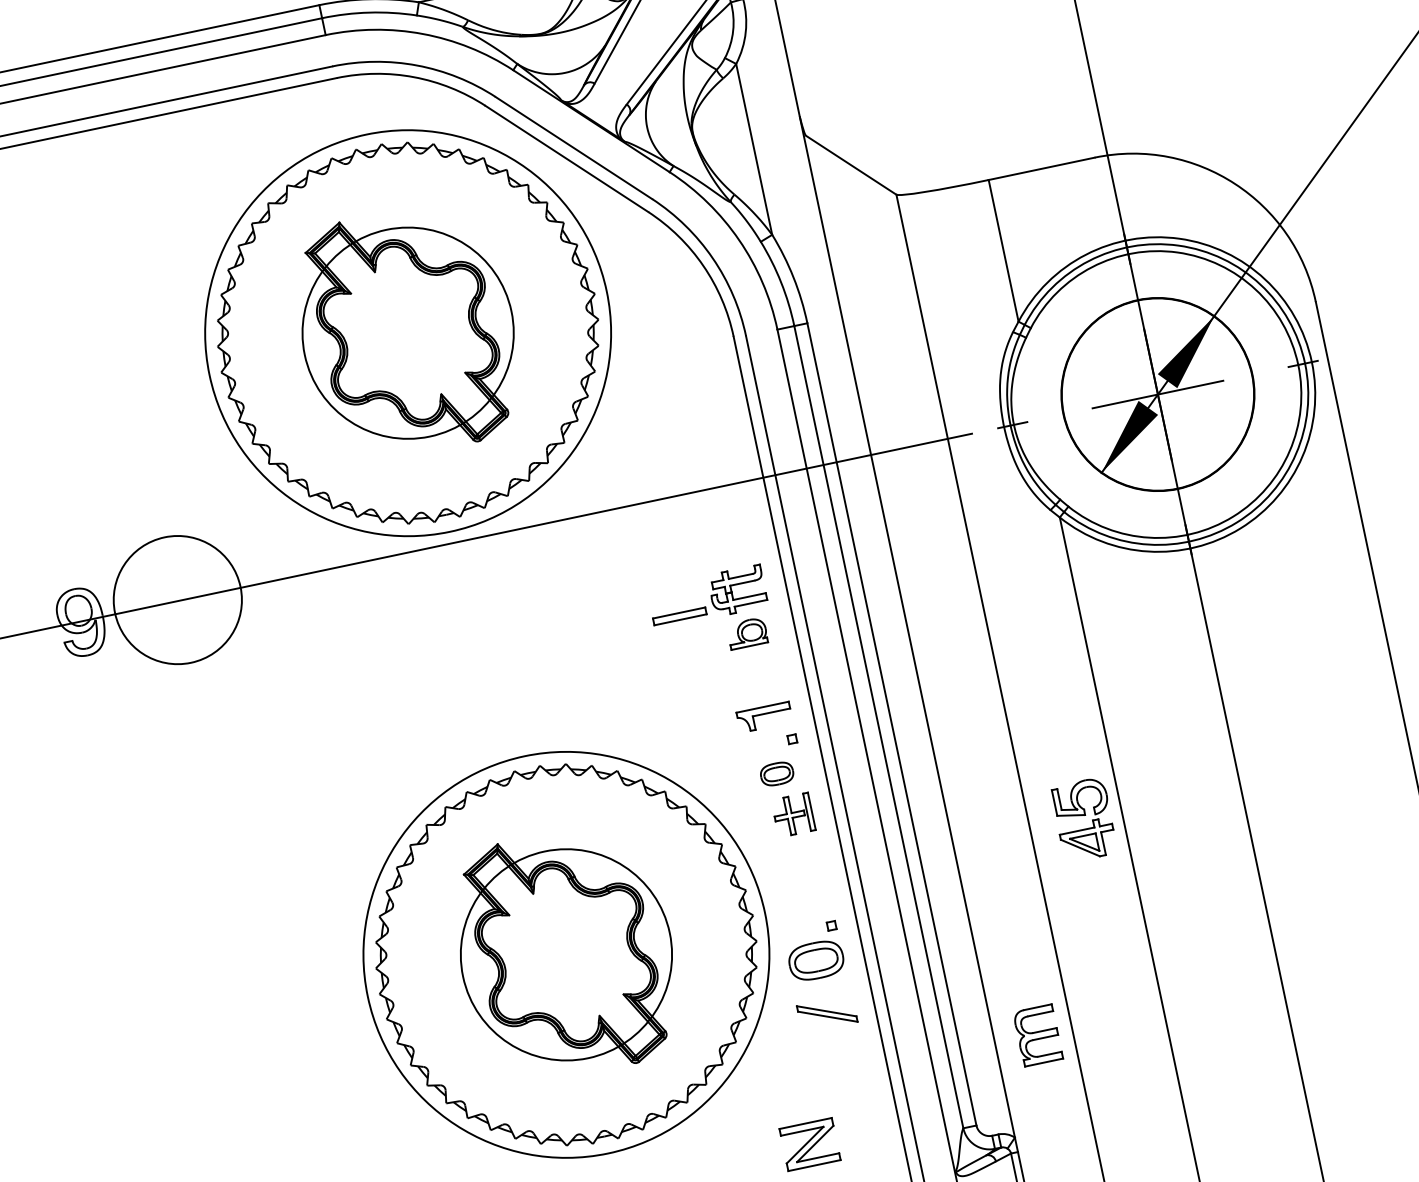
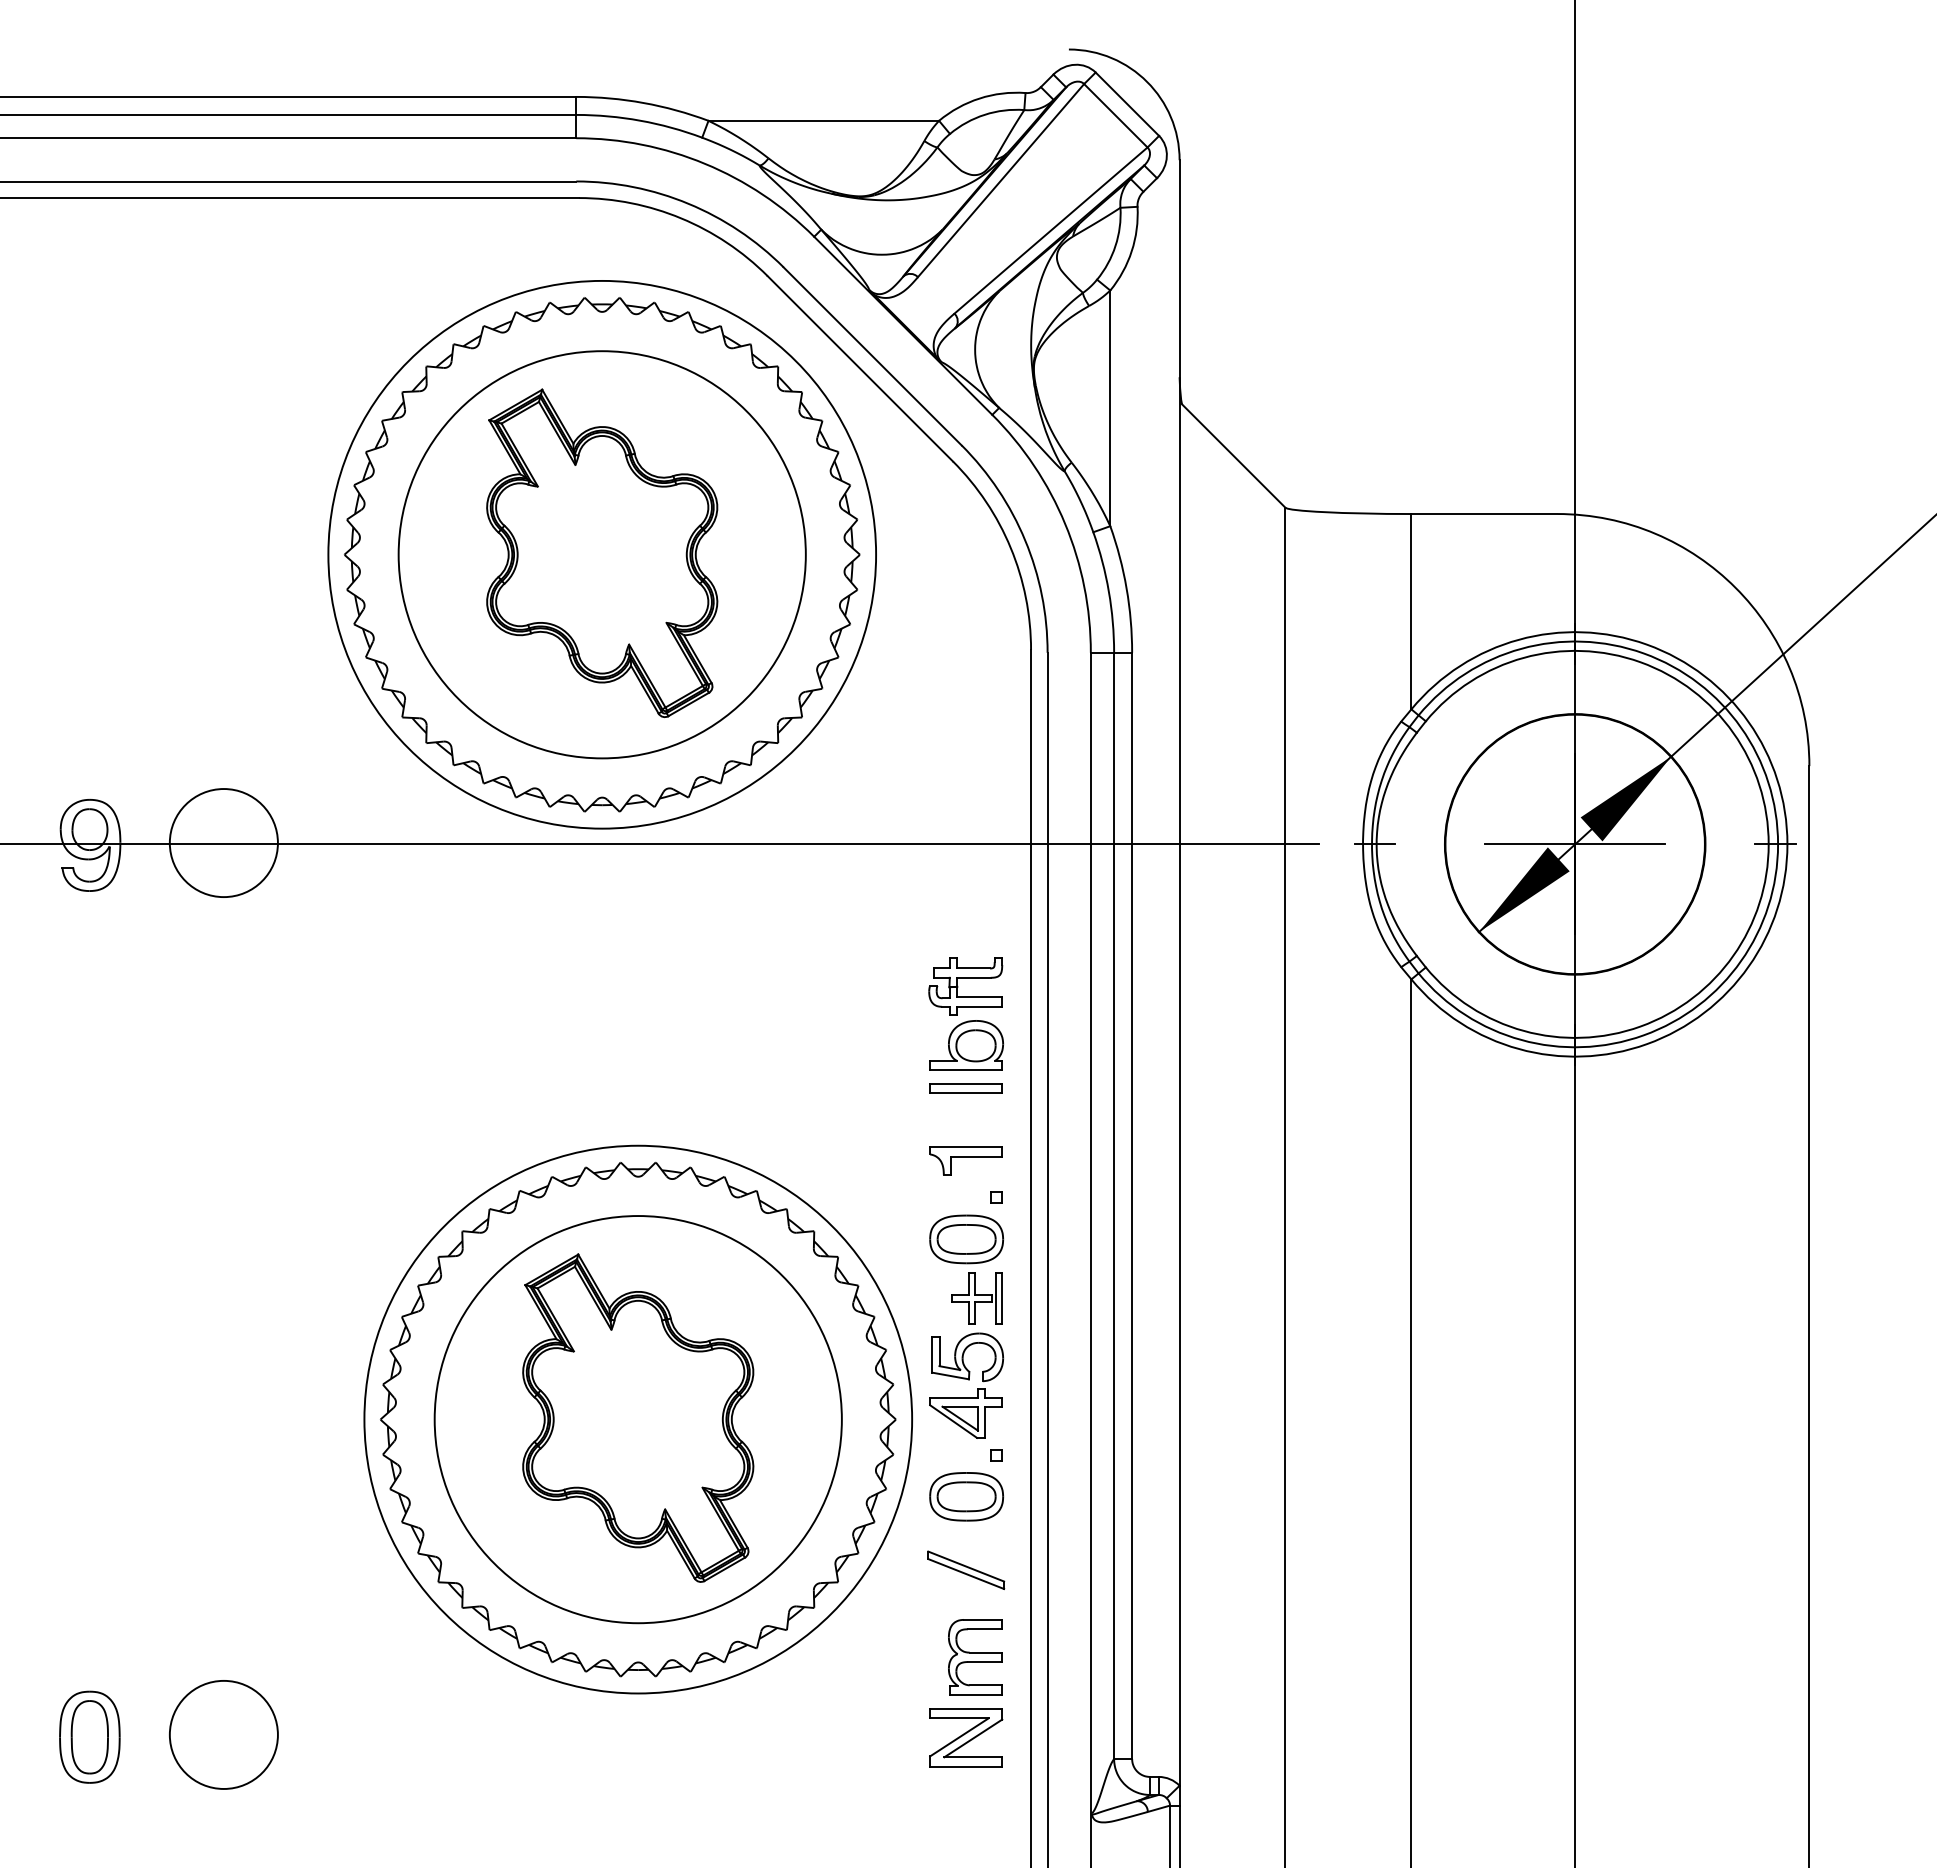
circle: (407, 333) -> (601, 554), size x1.43
circle: (177, 600) -> (223, 843), size x0.62
part: (679, 616) -> (965, 1088), moved
part: (747, 633) -> (966, 1045), size x1.43
part: (776, 774) -> (966, 1239), size x1.67
part: (1084, 819) -> (966, 1385), moved
circle: (565, 954) -> (637, 1419), size x1.43
part: (1038, 1035) -> (975, 1657), moved
part: (810, 1144) -> (966, 1737), moved

